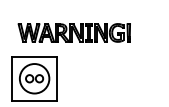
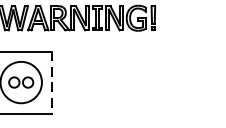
line: (56, 79) -> (51, 83), solid -> dashed

